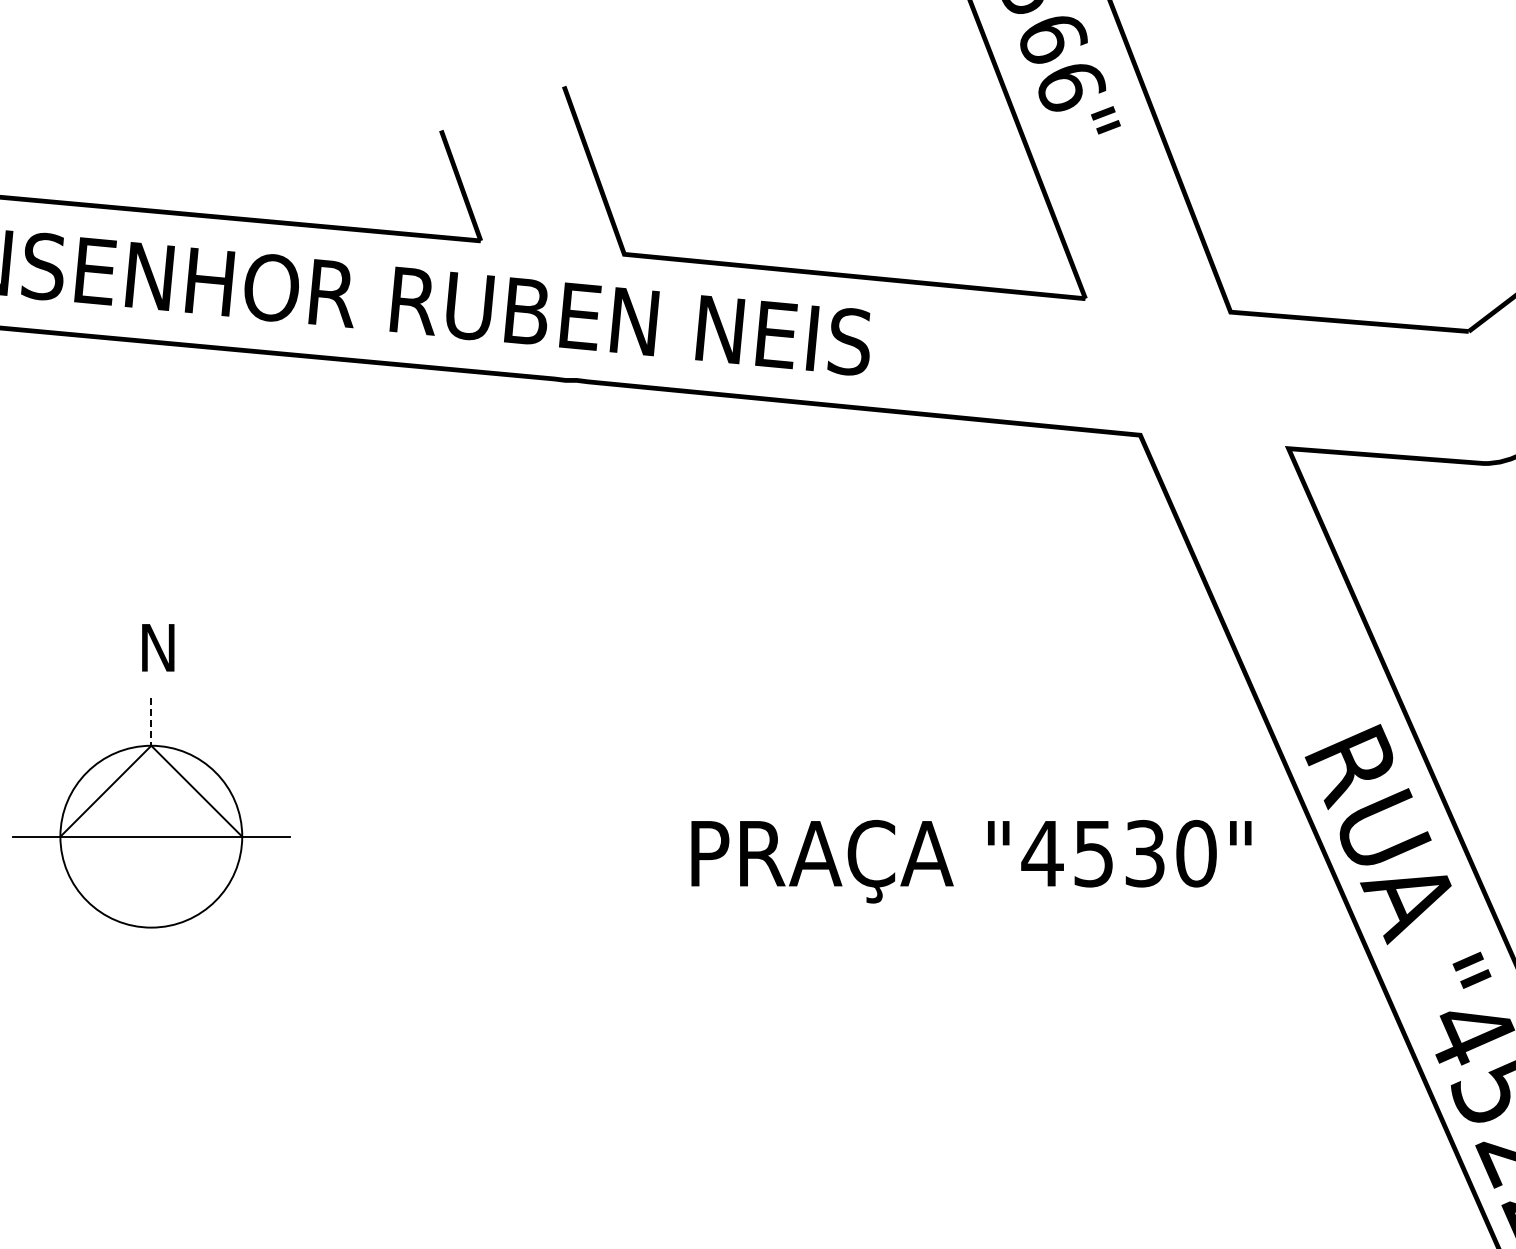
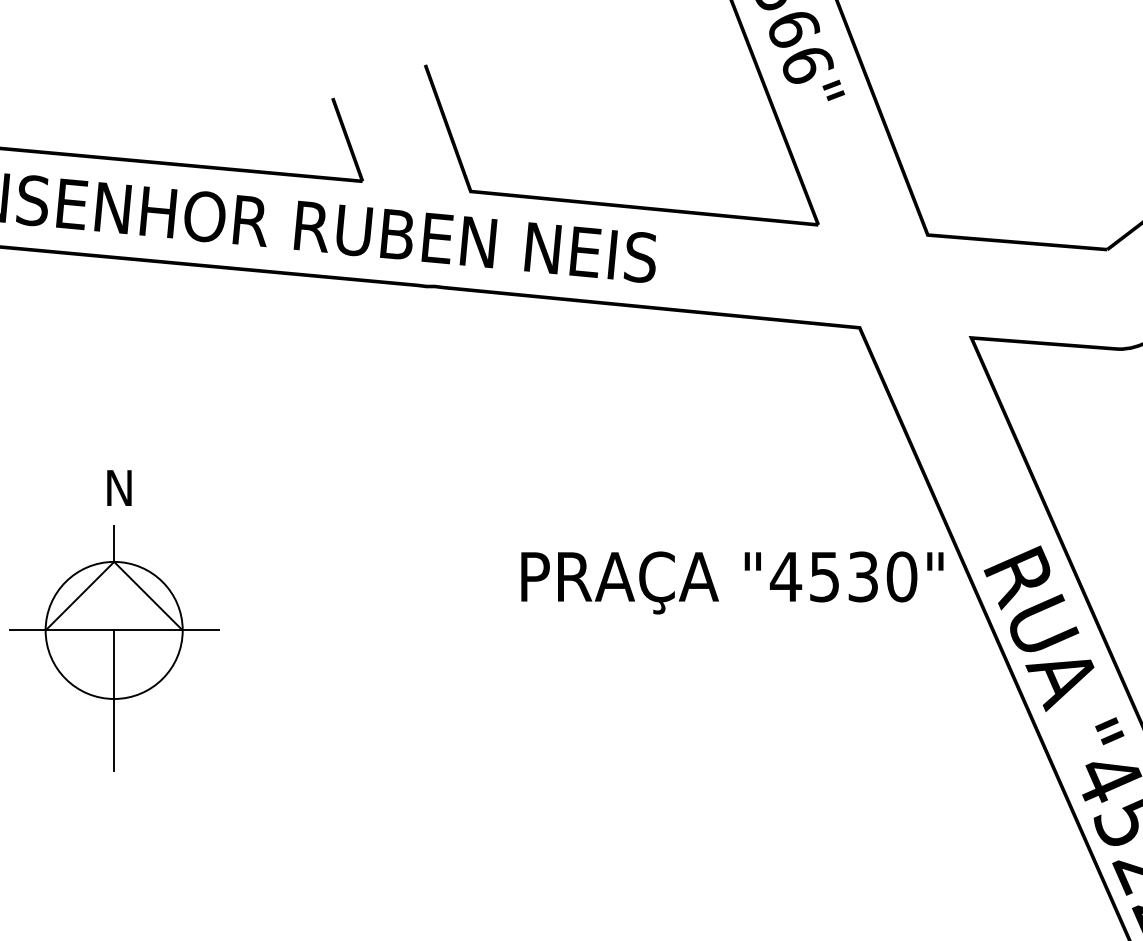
line: (151, 722) -> (114, 544), dashed -> solid
text: (971, 861) -> (732, 582), moved
line: (151, 929) -> (114, 700), added

